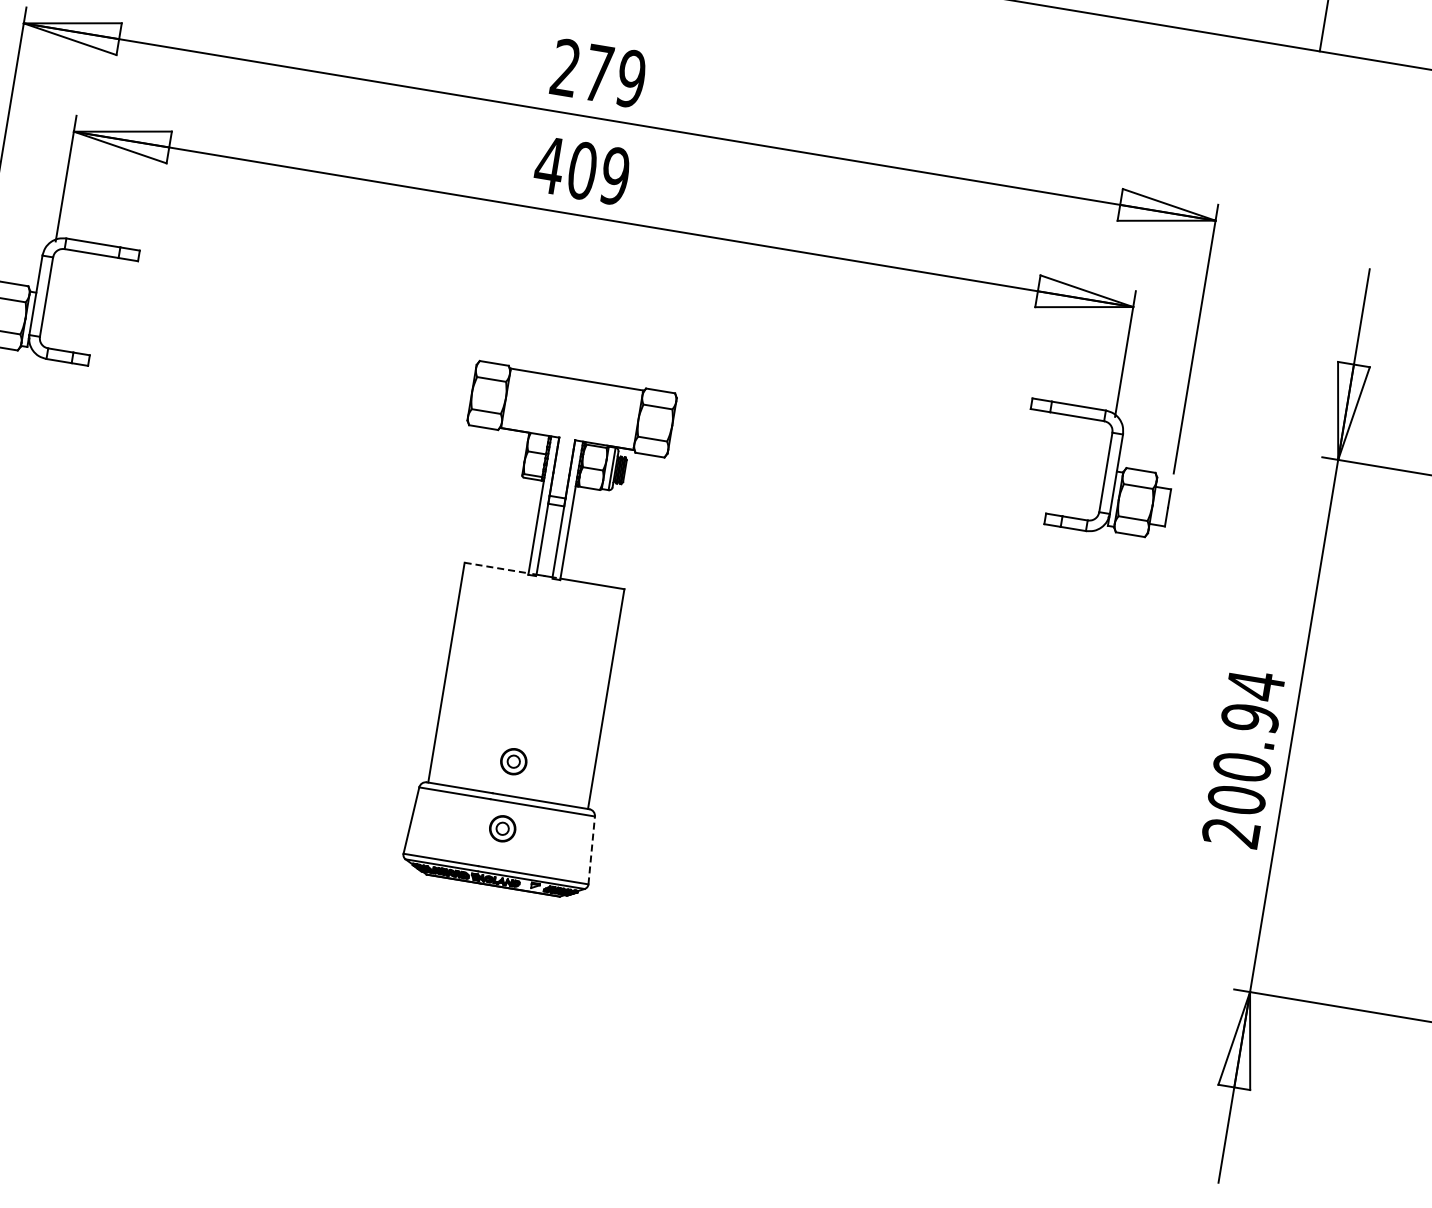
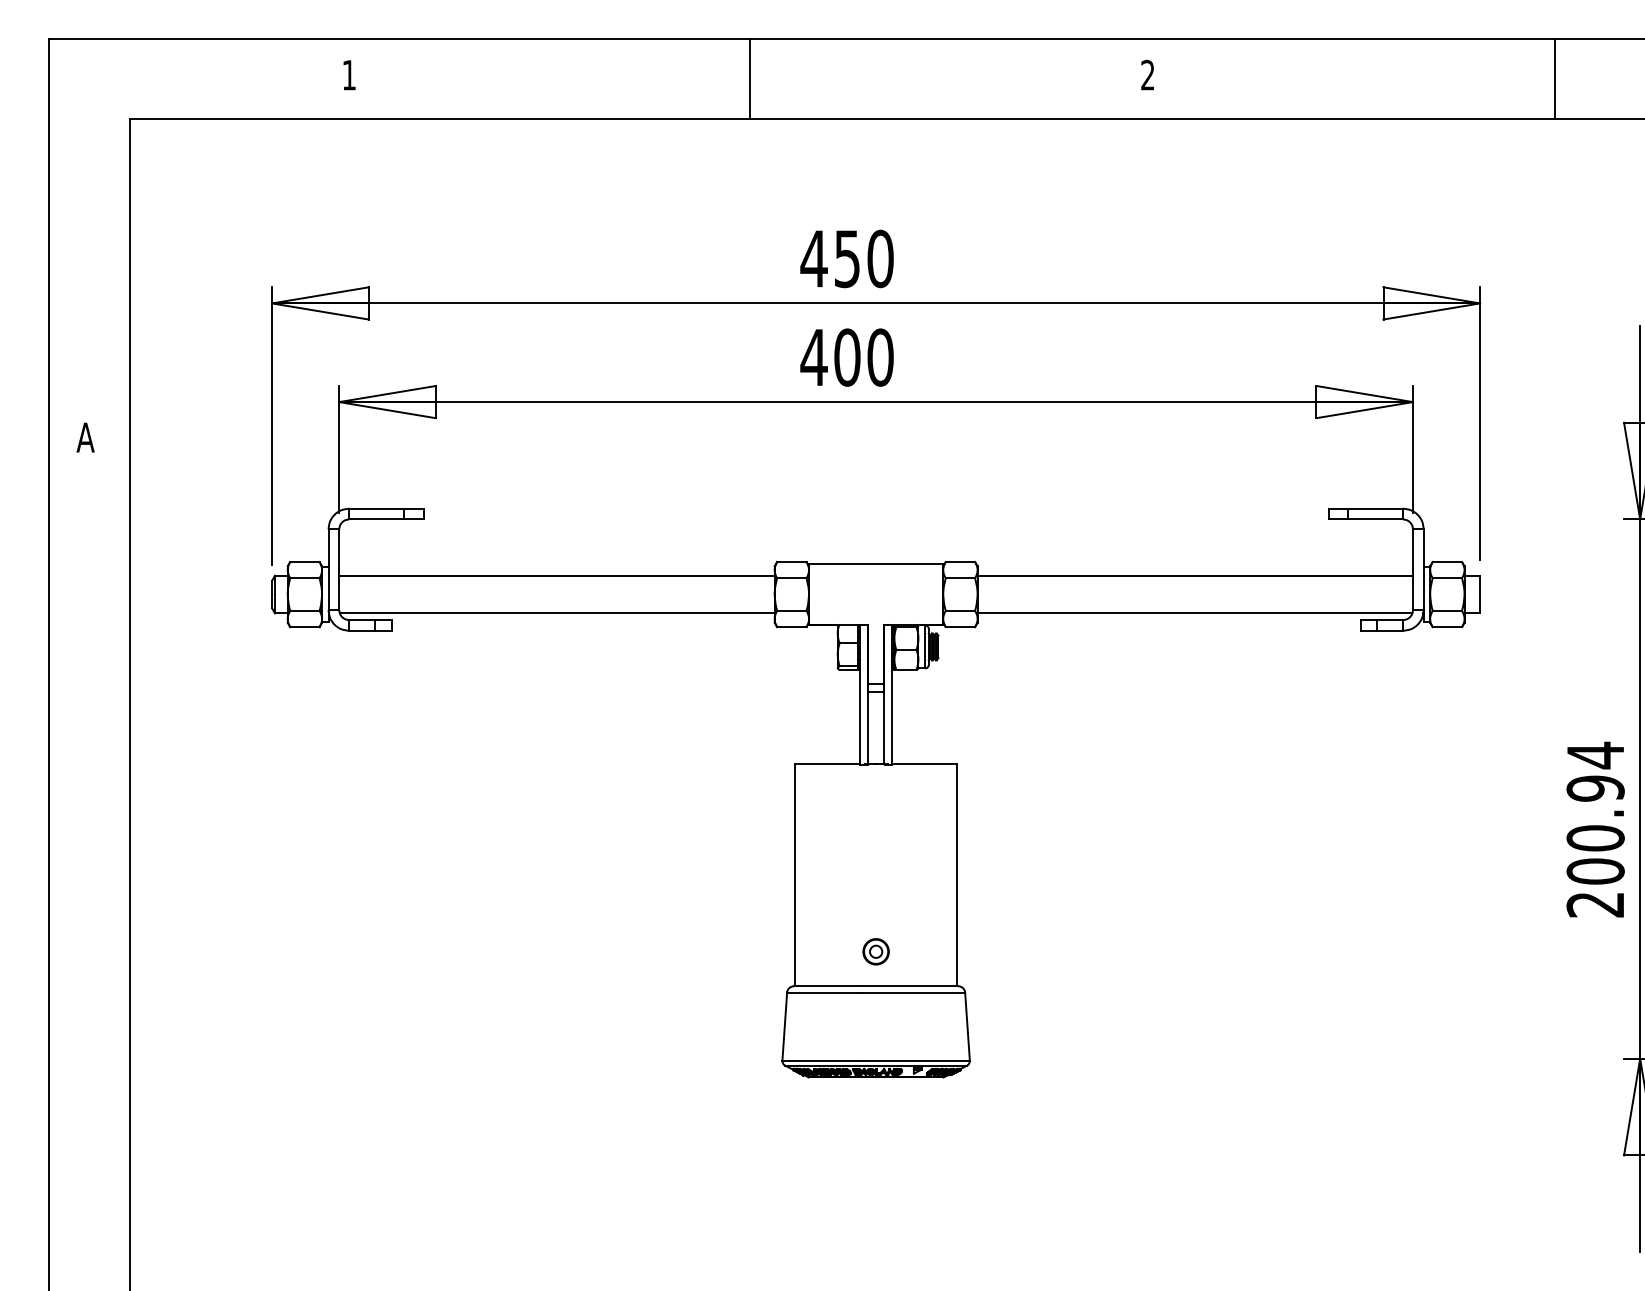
text: (597, 72) -> (846, 258), 279 -> 450
text: (615, 176) -> (880, 357), 409 -> 400
line: (259, 338) -> (556, 575), added
line: (253, 375) -> (556, 613), added
line: (890, 442) -> (1195, 575), added
line: (883, 479) -> (1194, 613), added
line: (497, 568) -> (828, 763), dashed -> solid
part: (502, 828) -> (875, 1019), removed
line: (591, 850) -> (967, 1026), dashed -> solid

